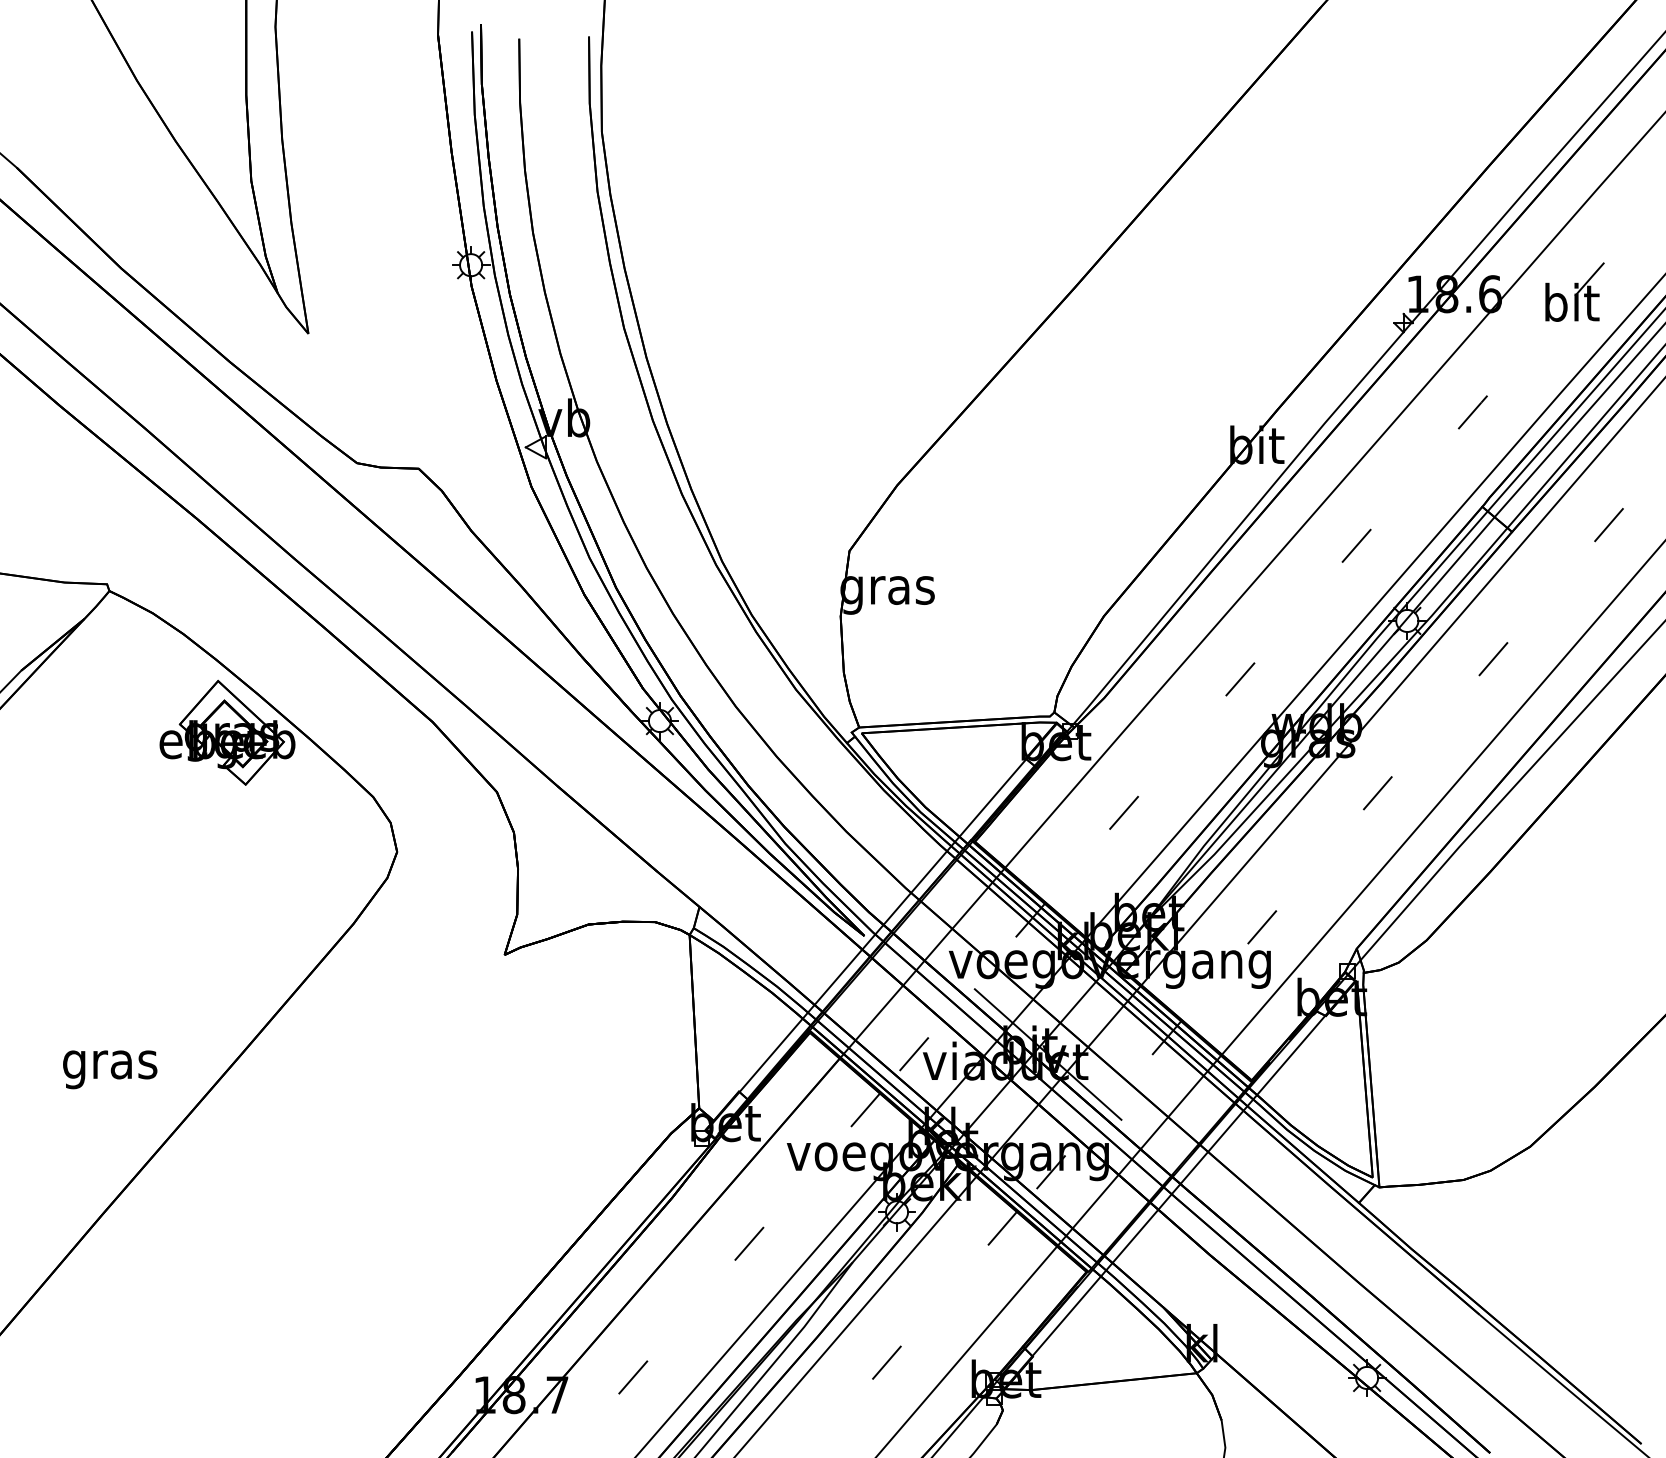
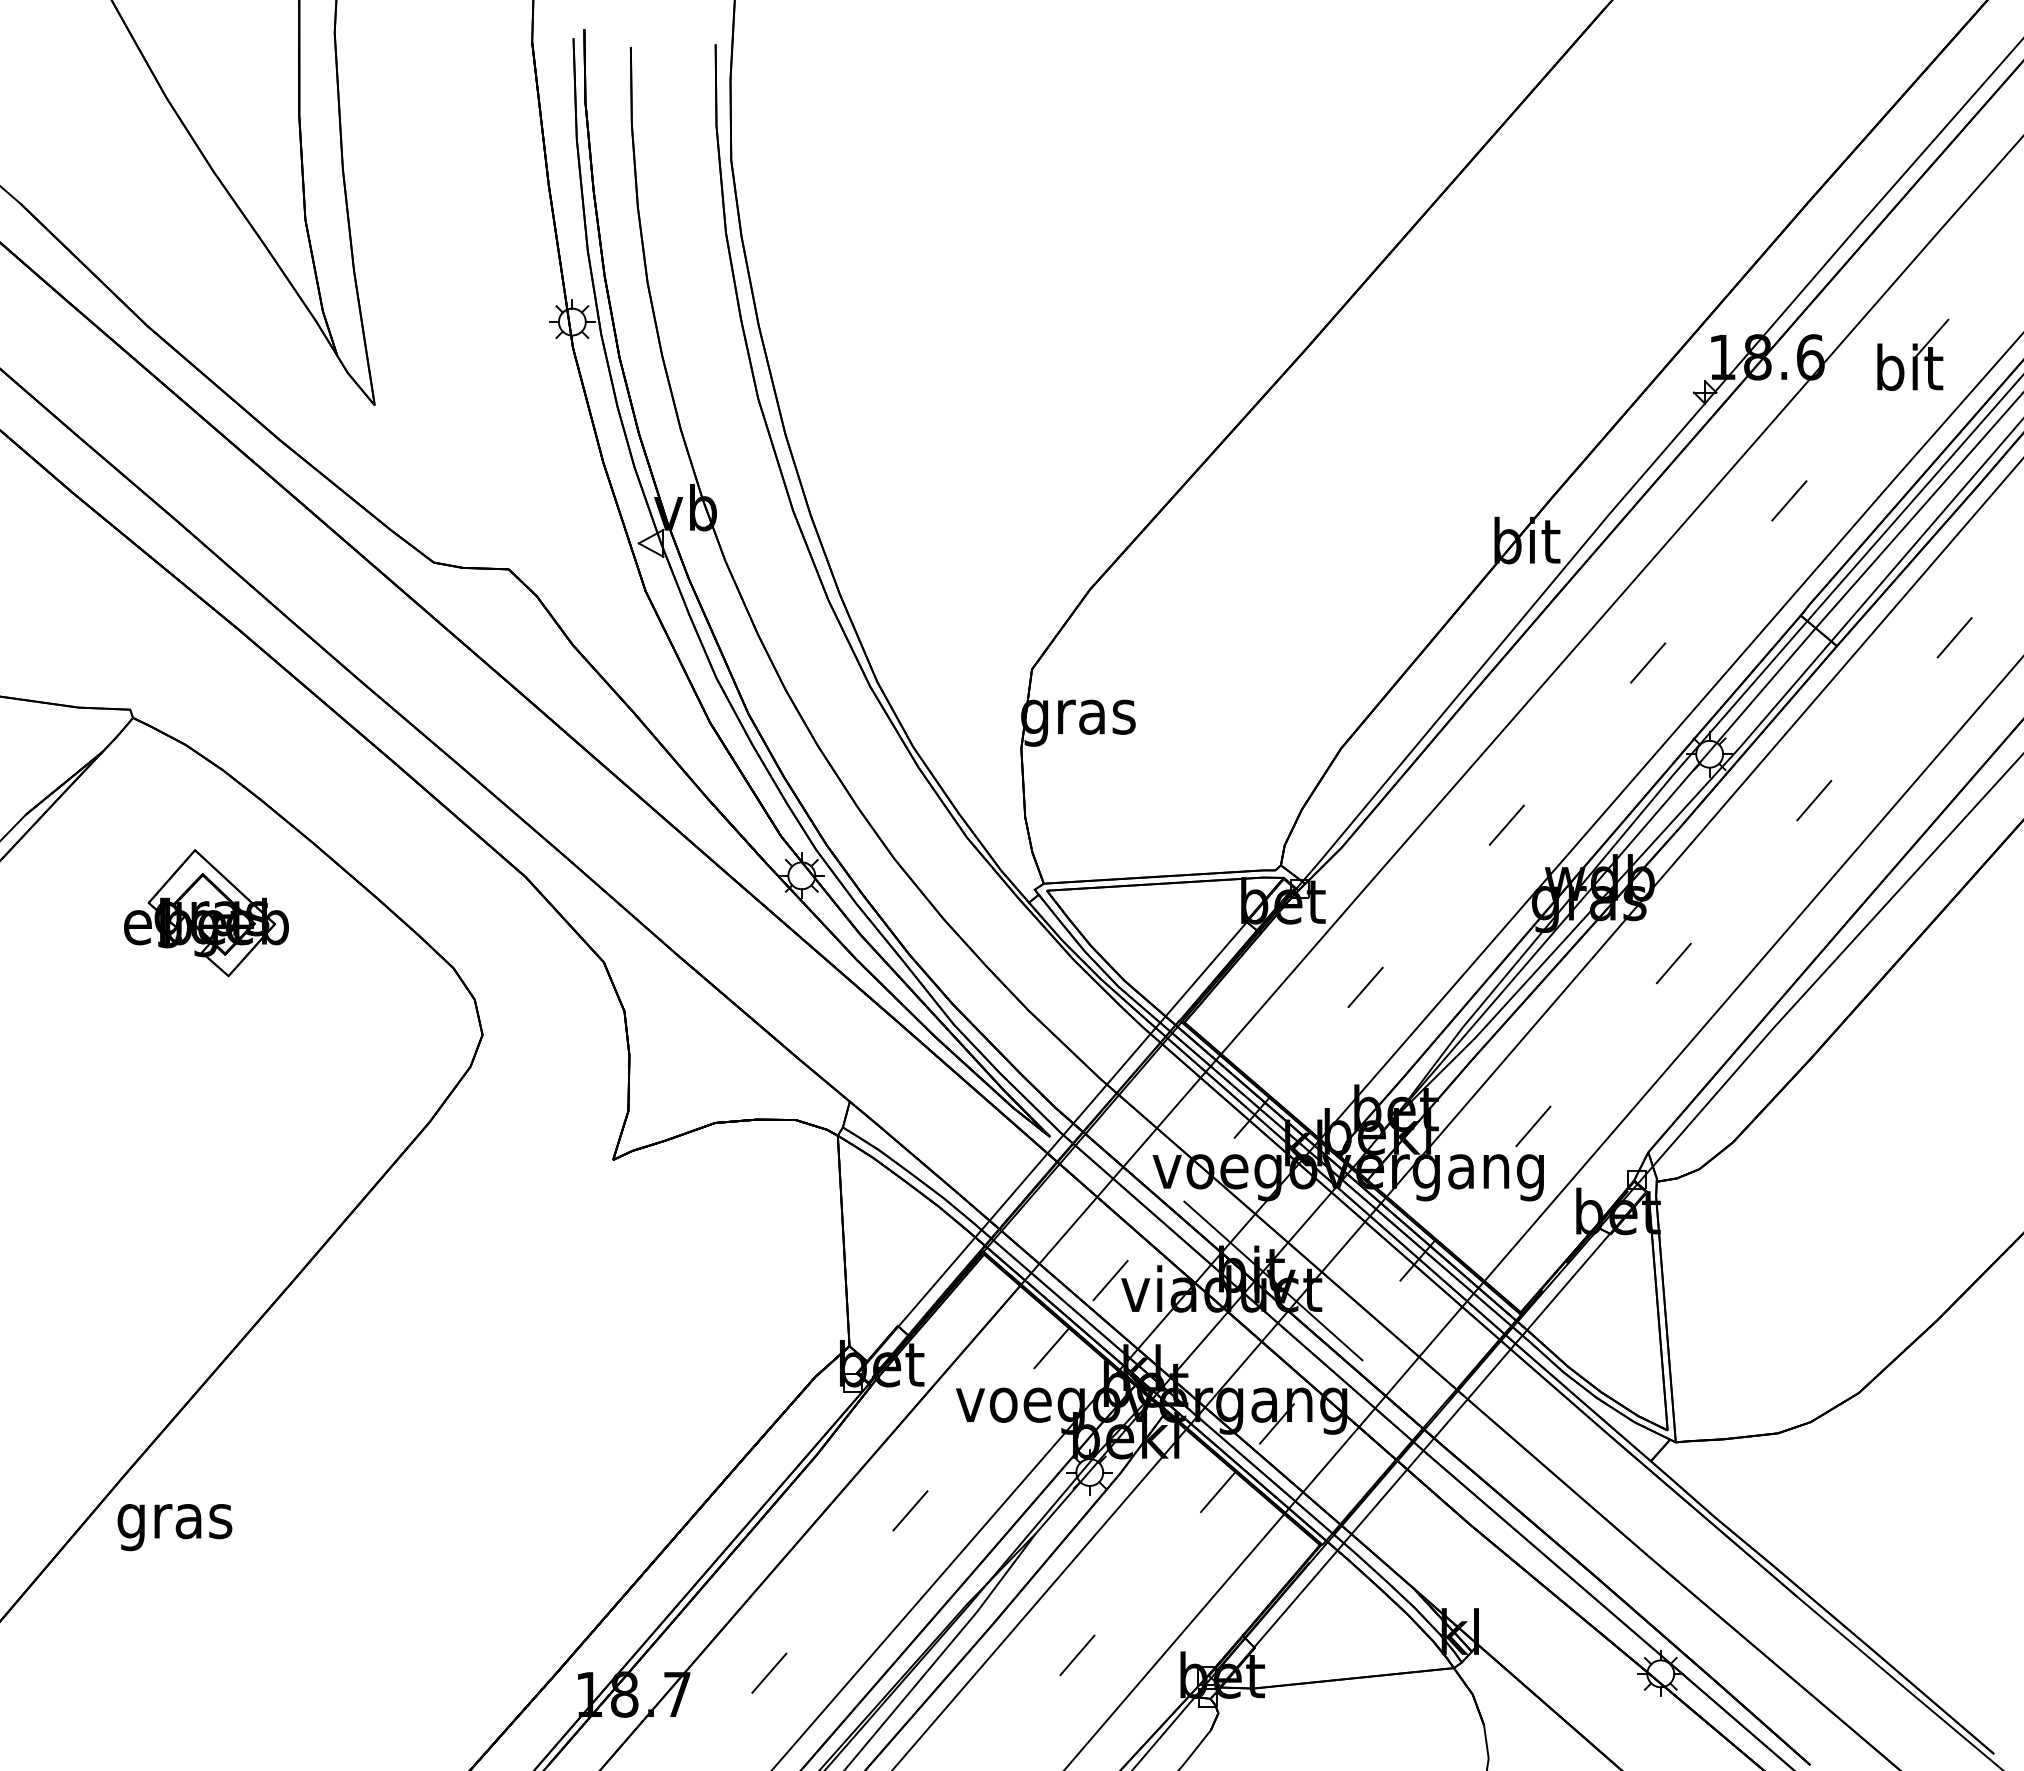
part: (227, 733) -> (206, 913), moved
text: (109, 1069) -> (174, 1527), moved

